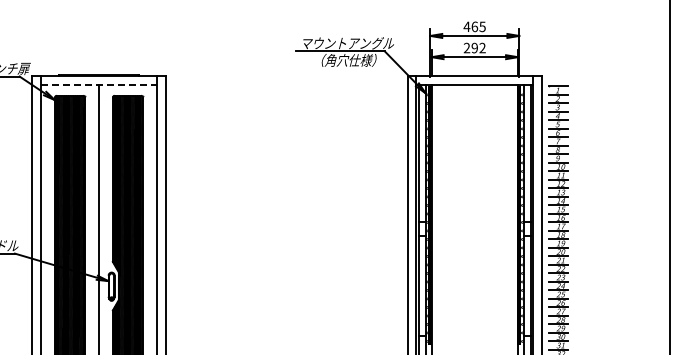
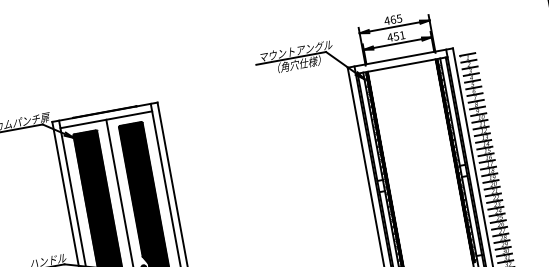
text: (474, 47) -> (396, 36), 292 -> 451
line: (99, 85) -> (106, 119), dashed -> solid

